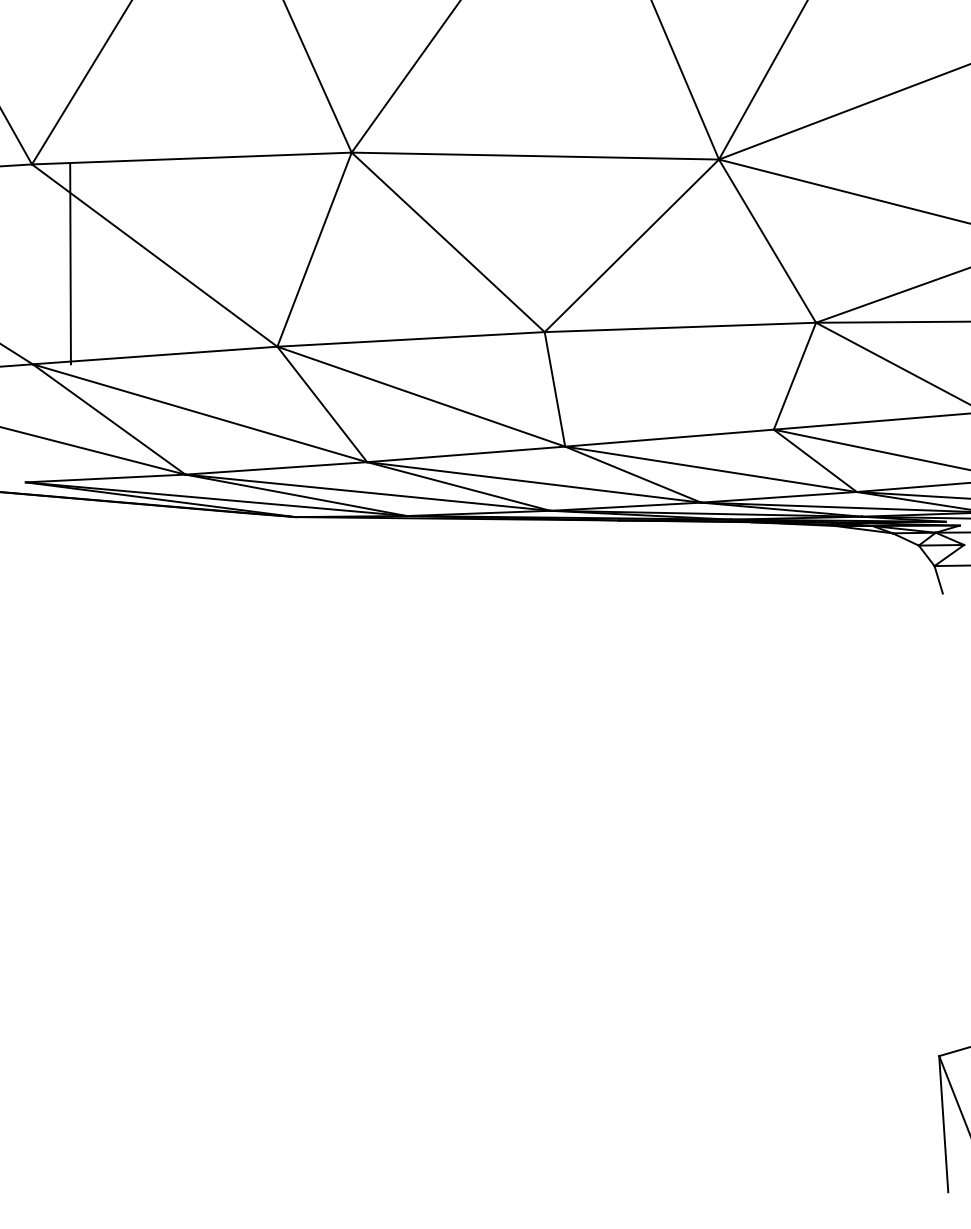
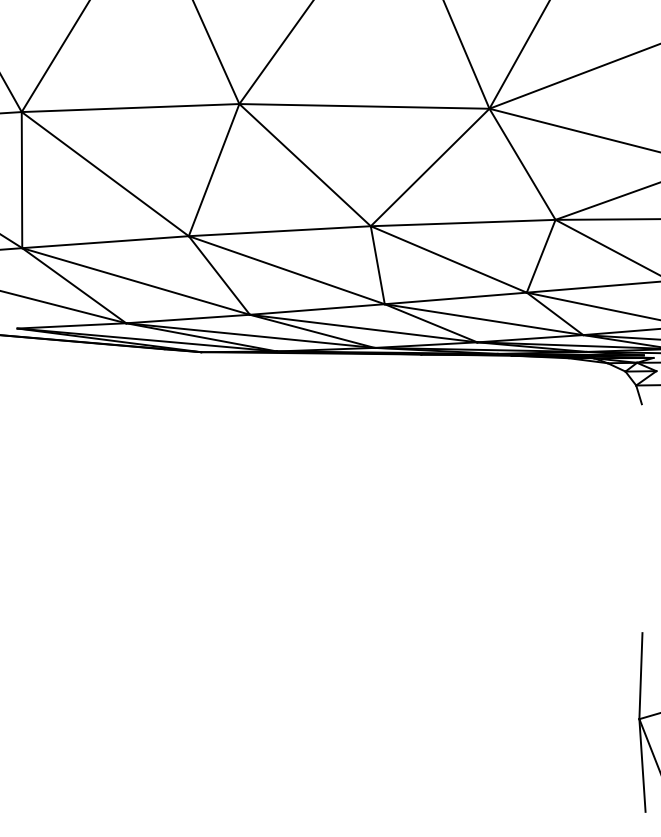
line: (69, 264) -> (21, 180), moved
line: (658, 380) -> (448, 259), added
line: (940, 993) -> (640, 676), added

